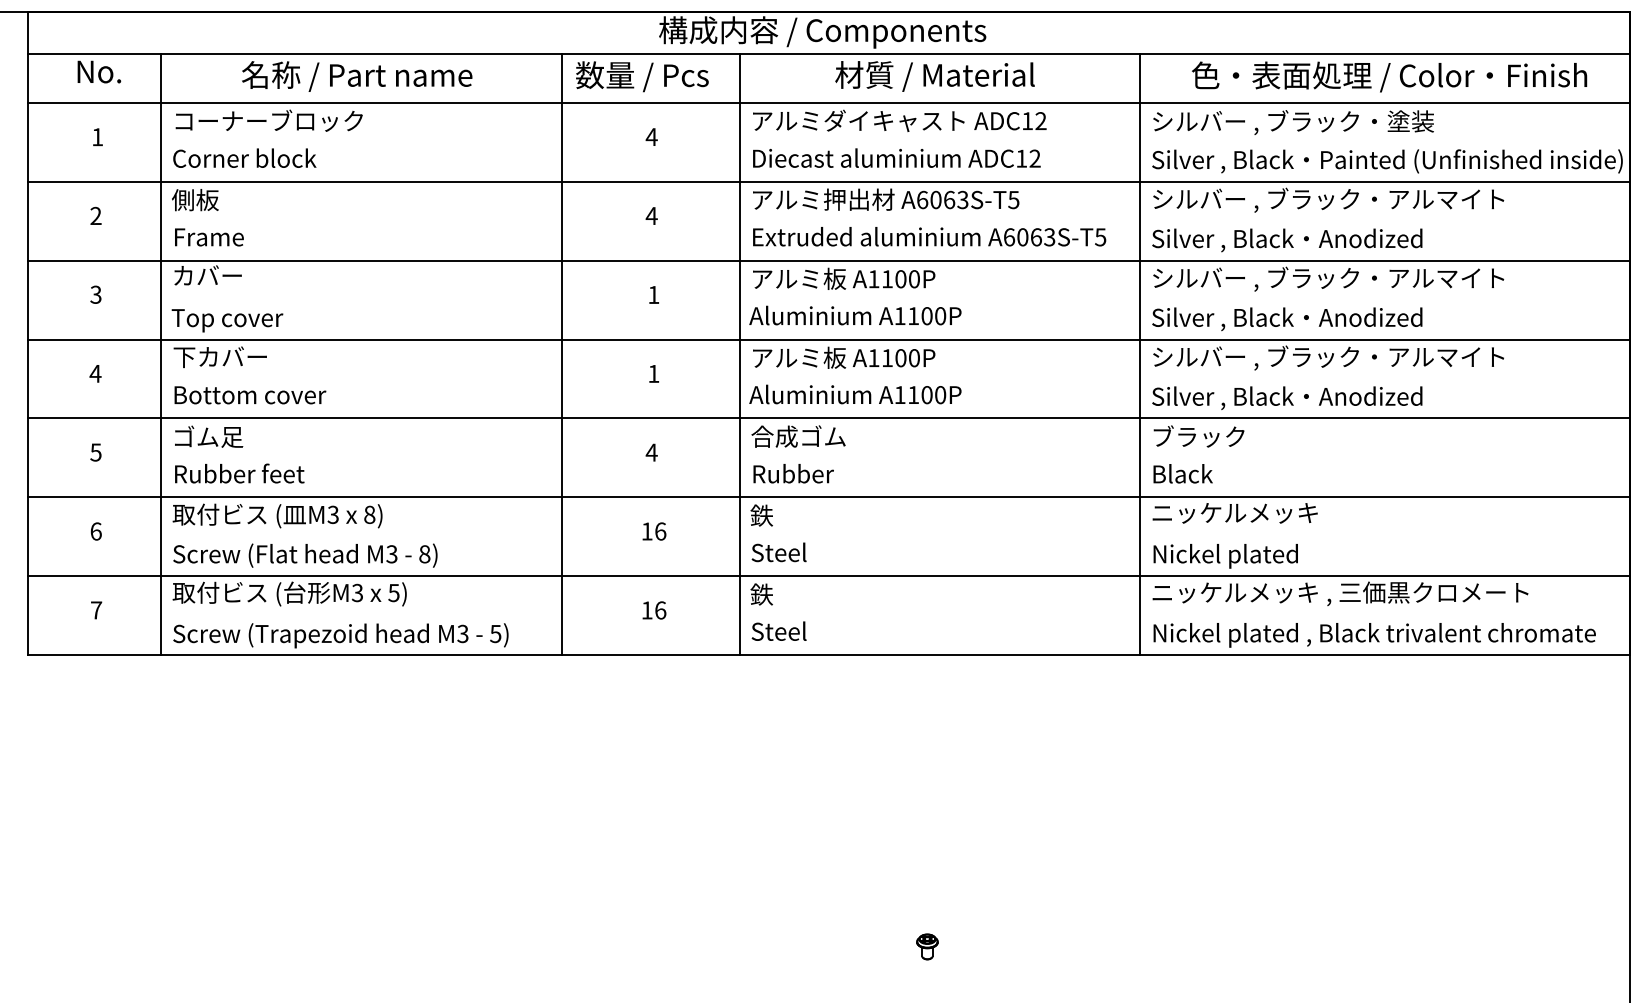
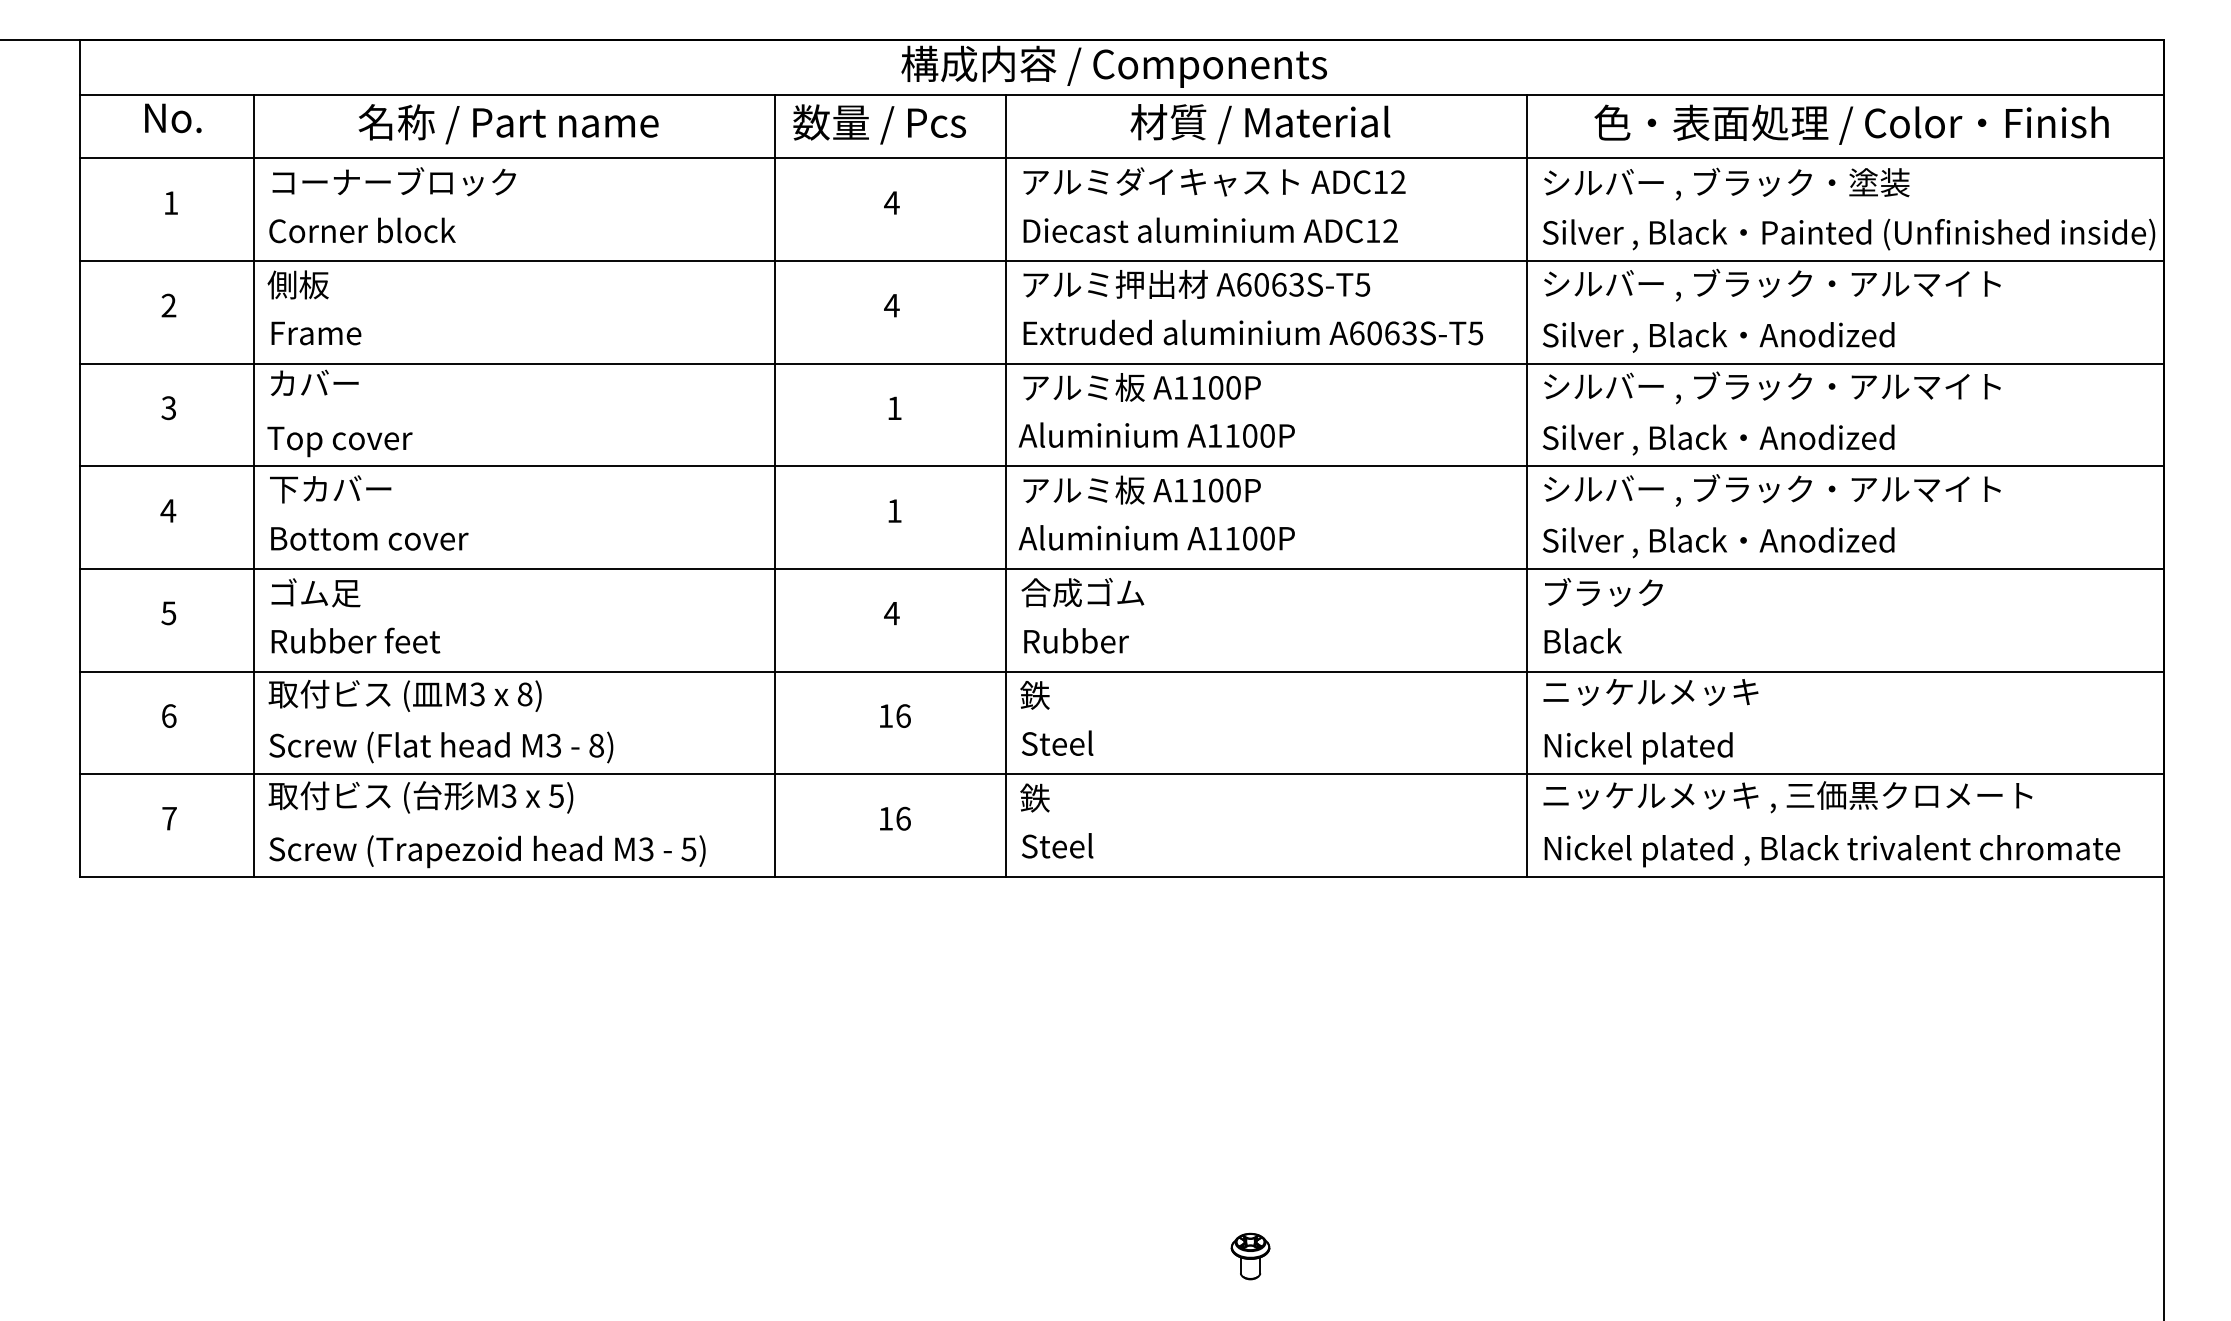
part: (927, 946) -> (1250, 1256), size x1.4

